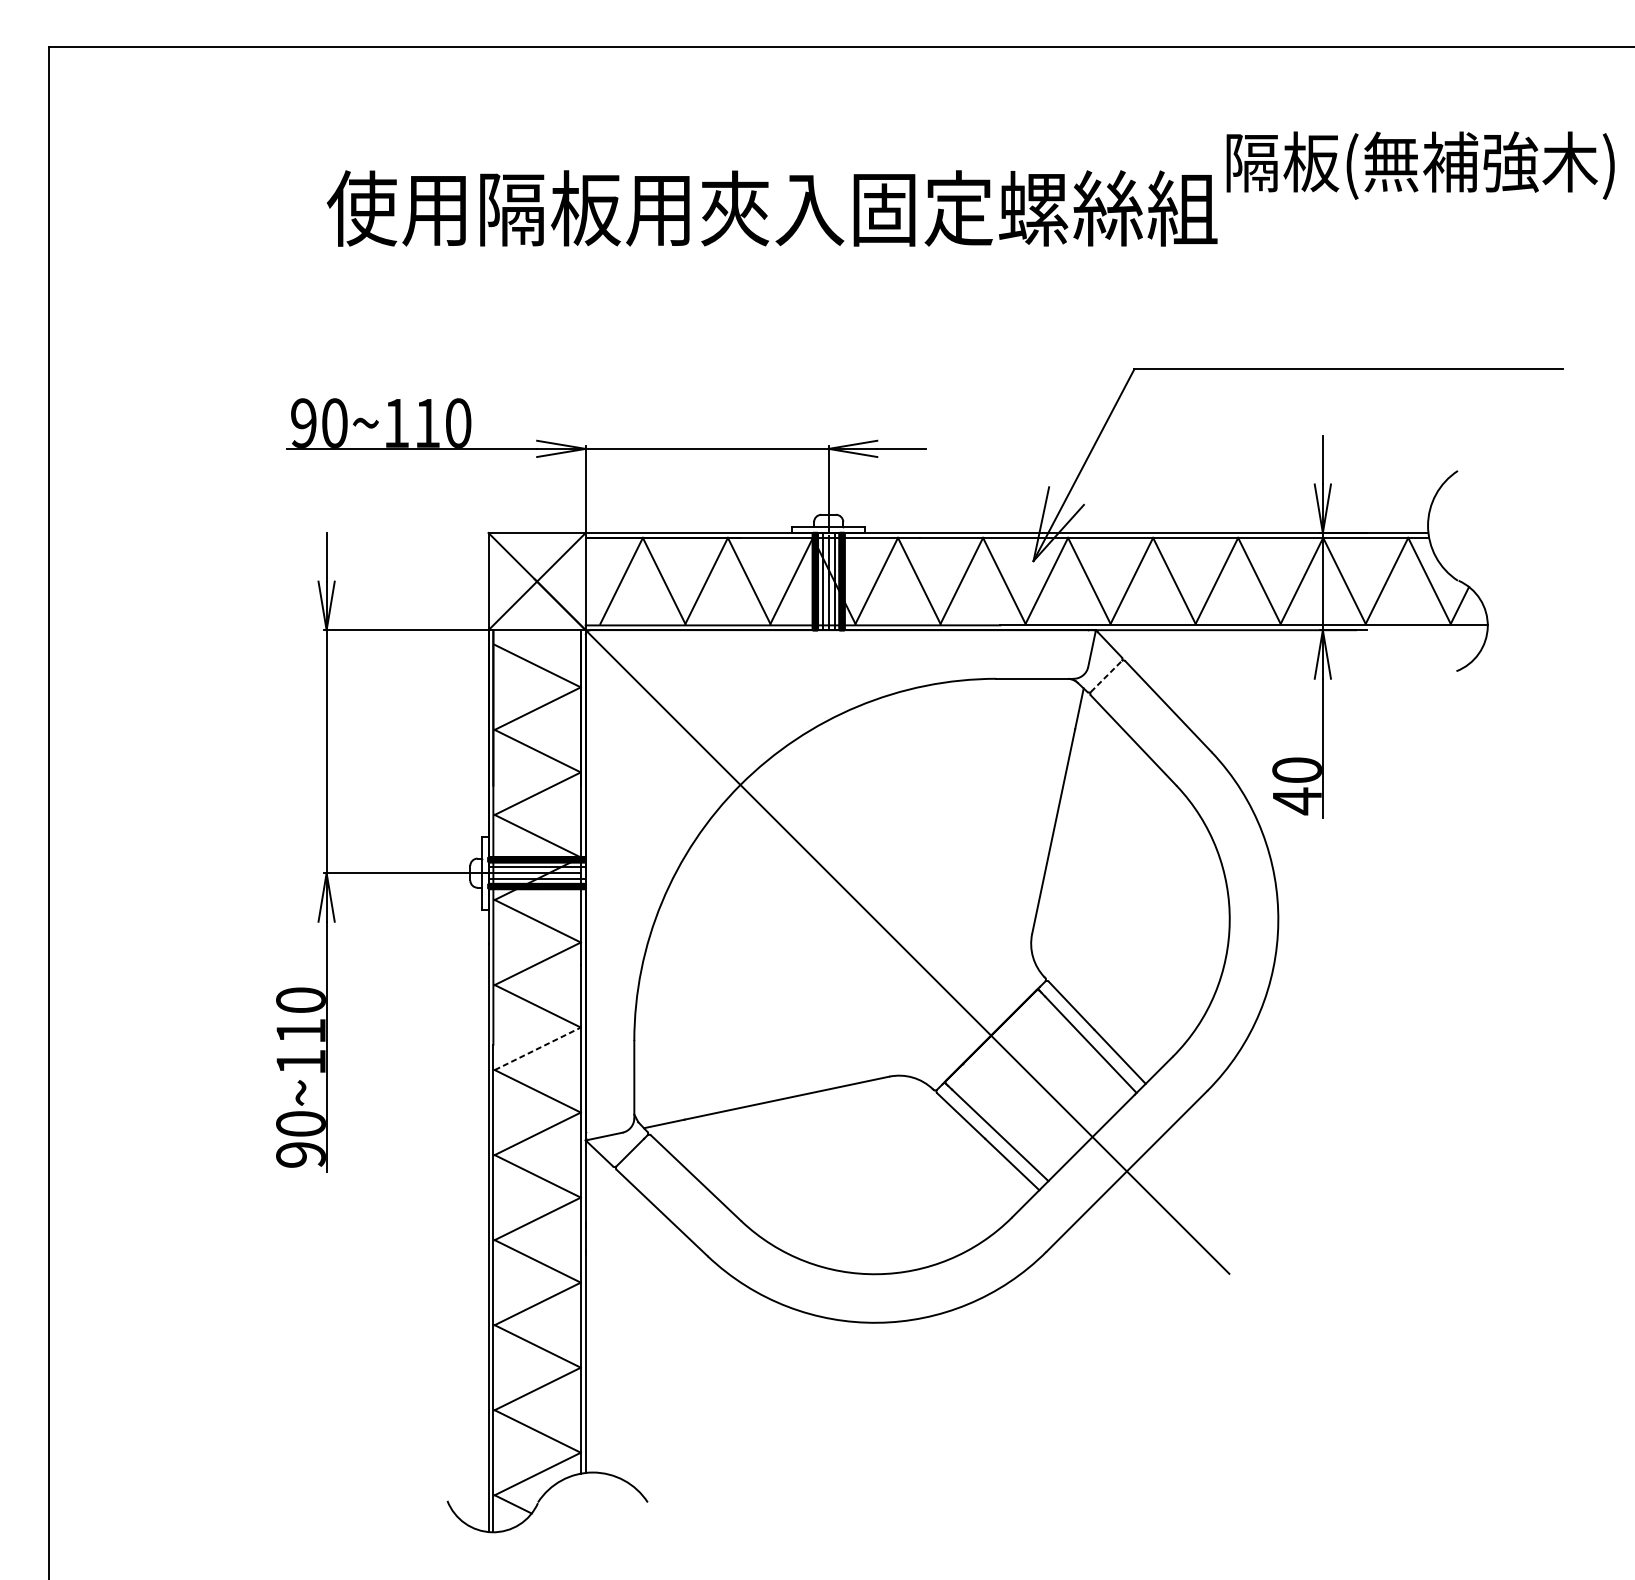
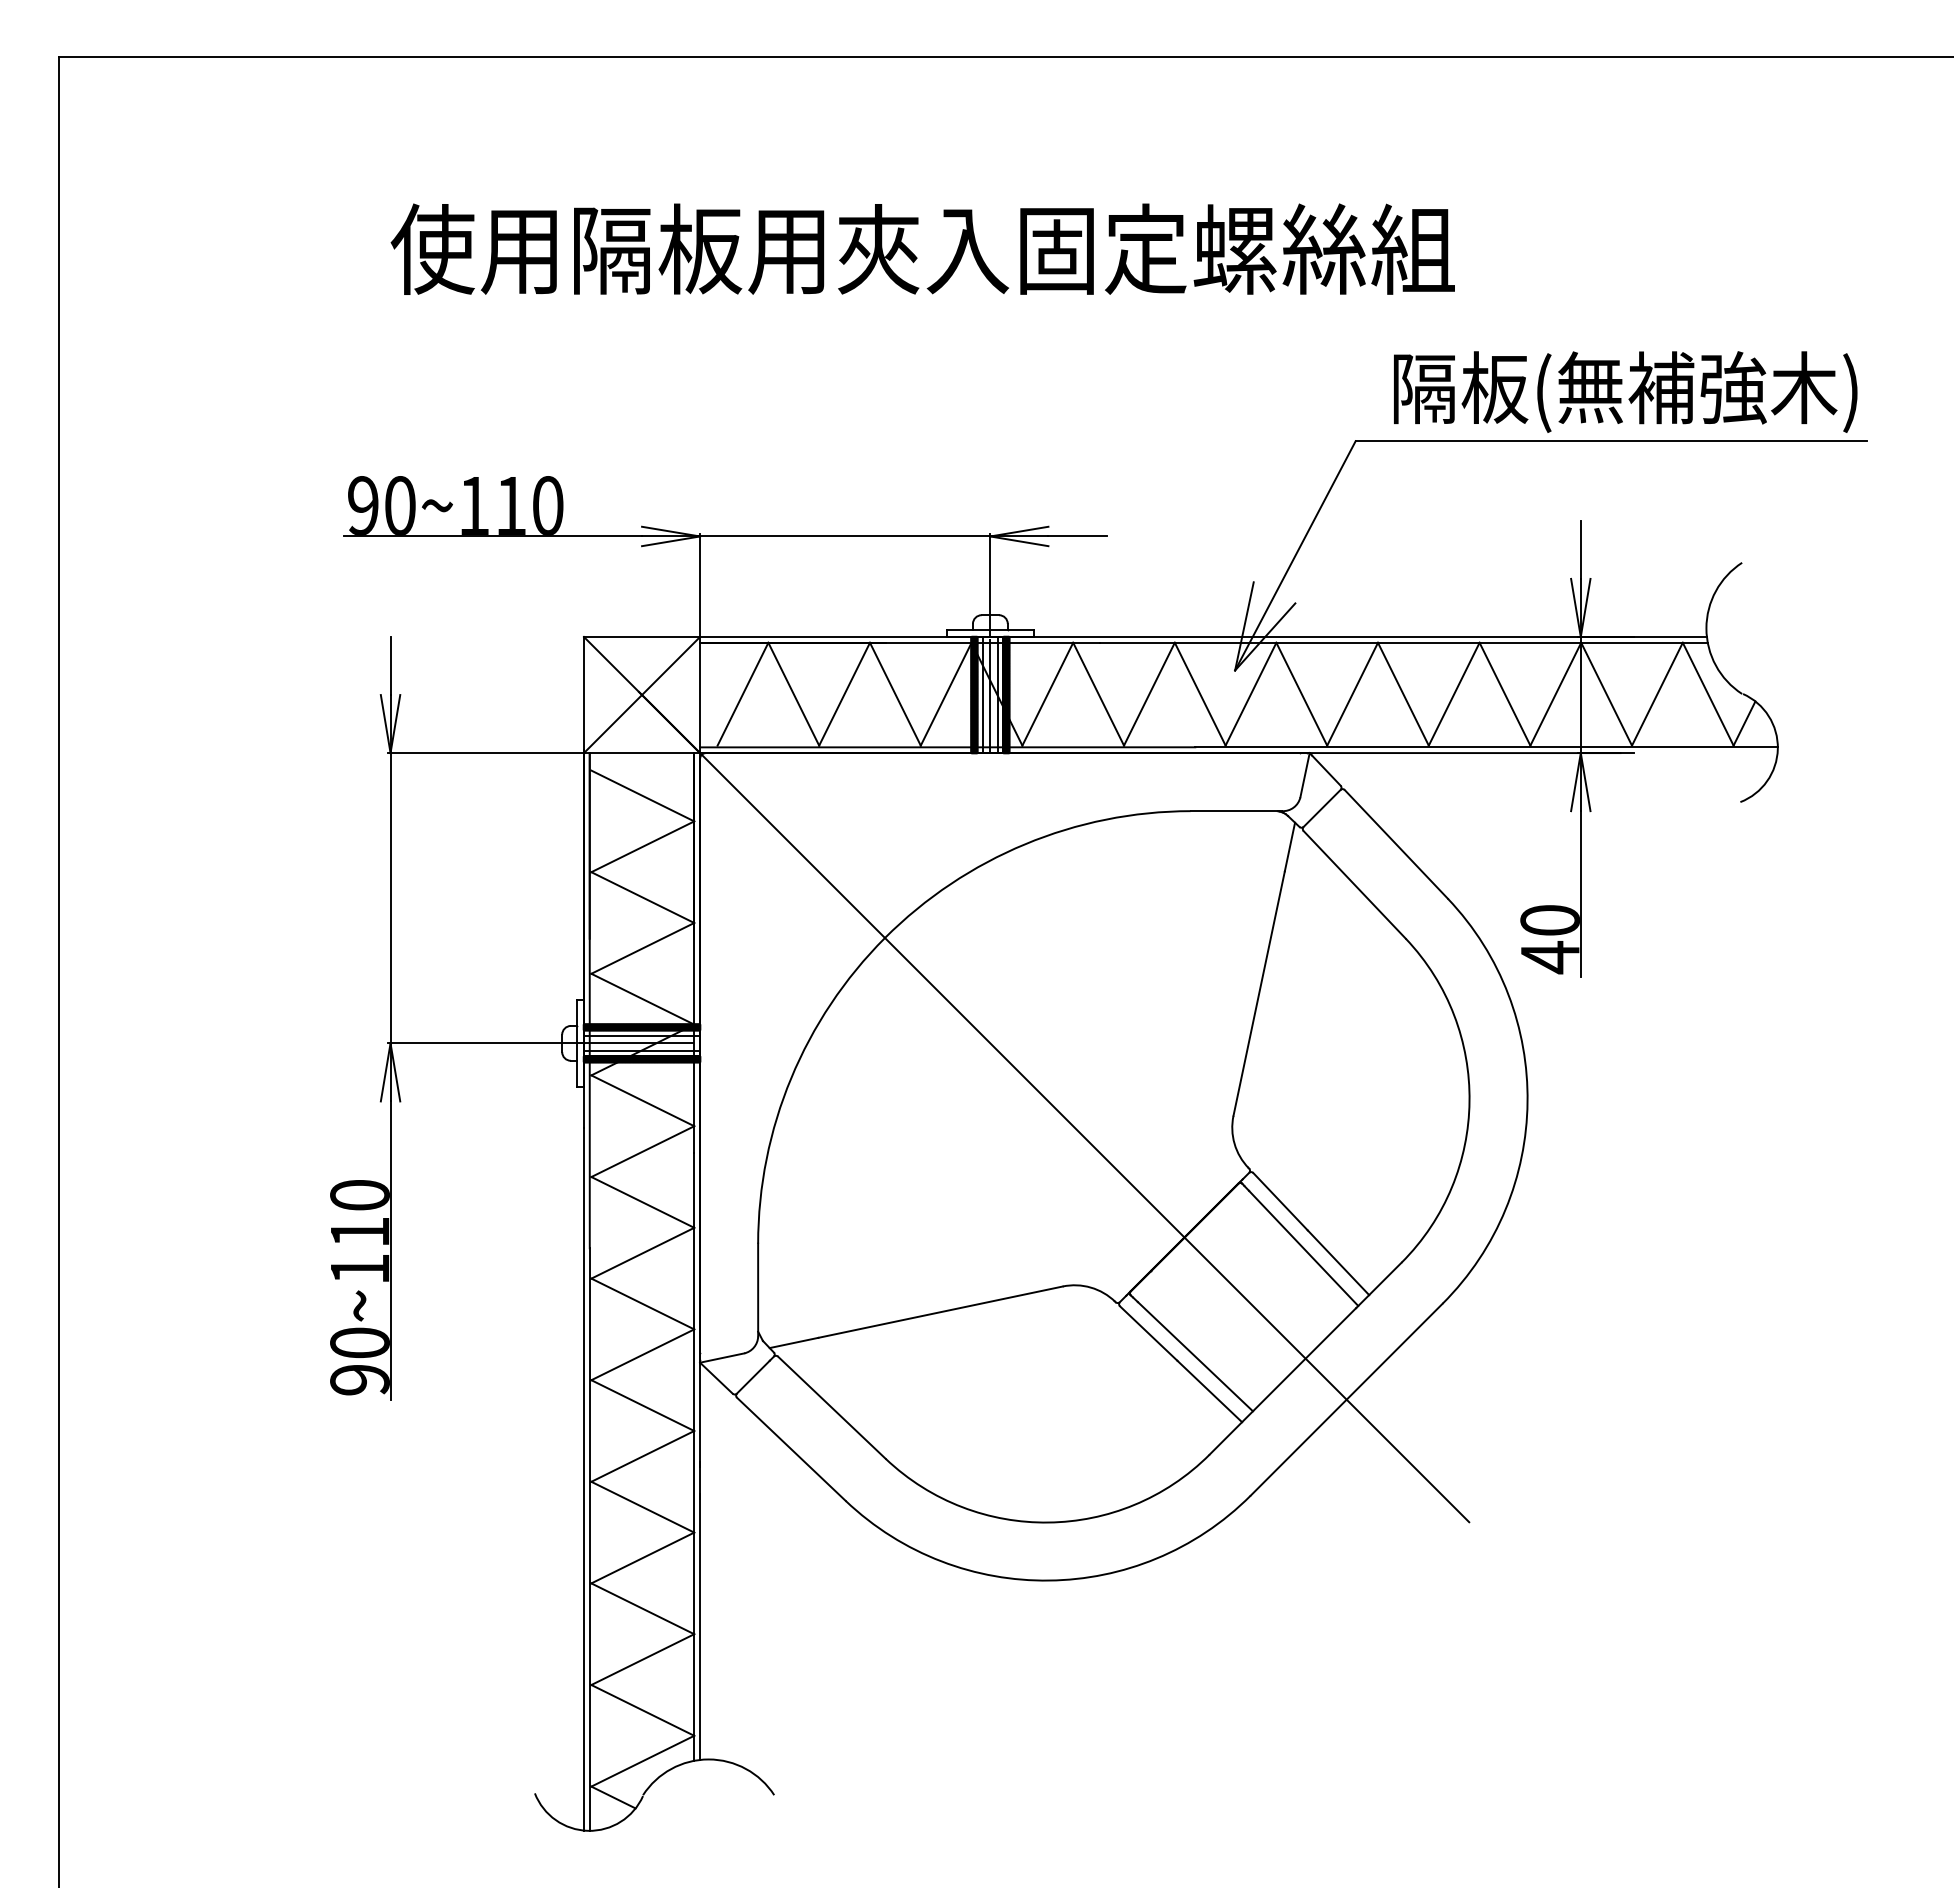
text: (1420, 165) -> (1625, 391), moved
line: (1106, 676) -> (1322, 808), dashed -> solid
line: (538, 1049) -> (643, 1253), dashed -> solid

